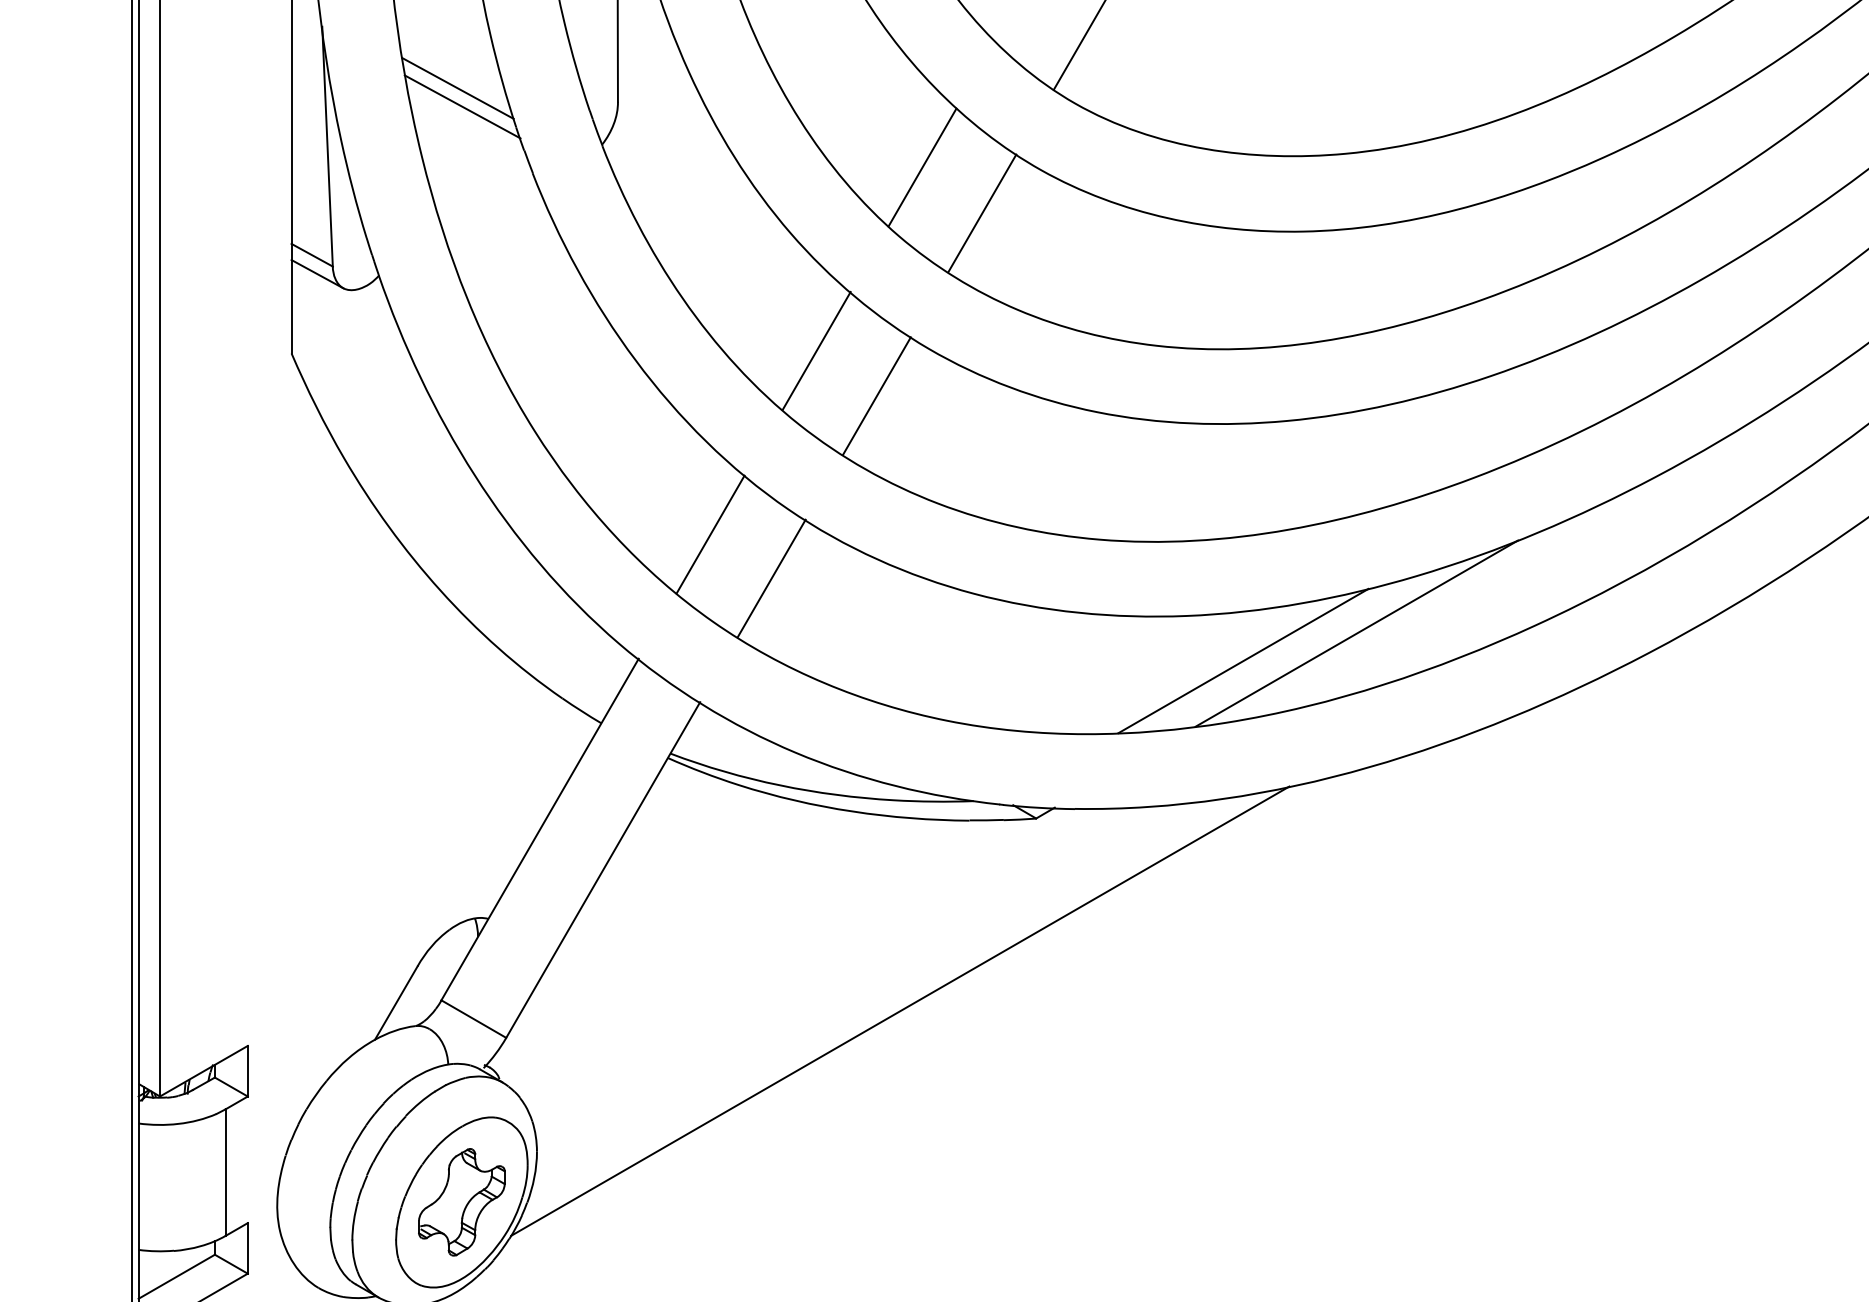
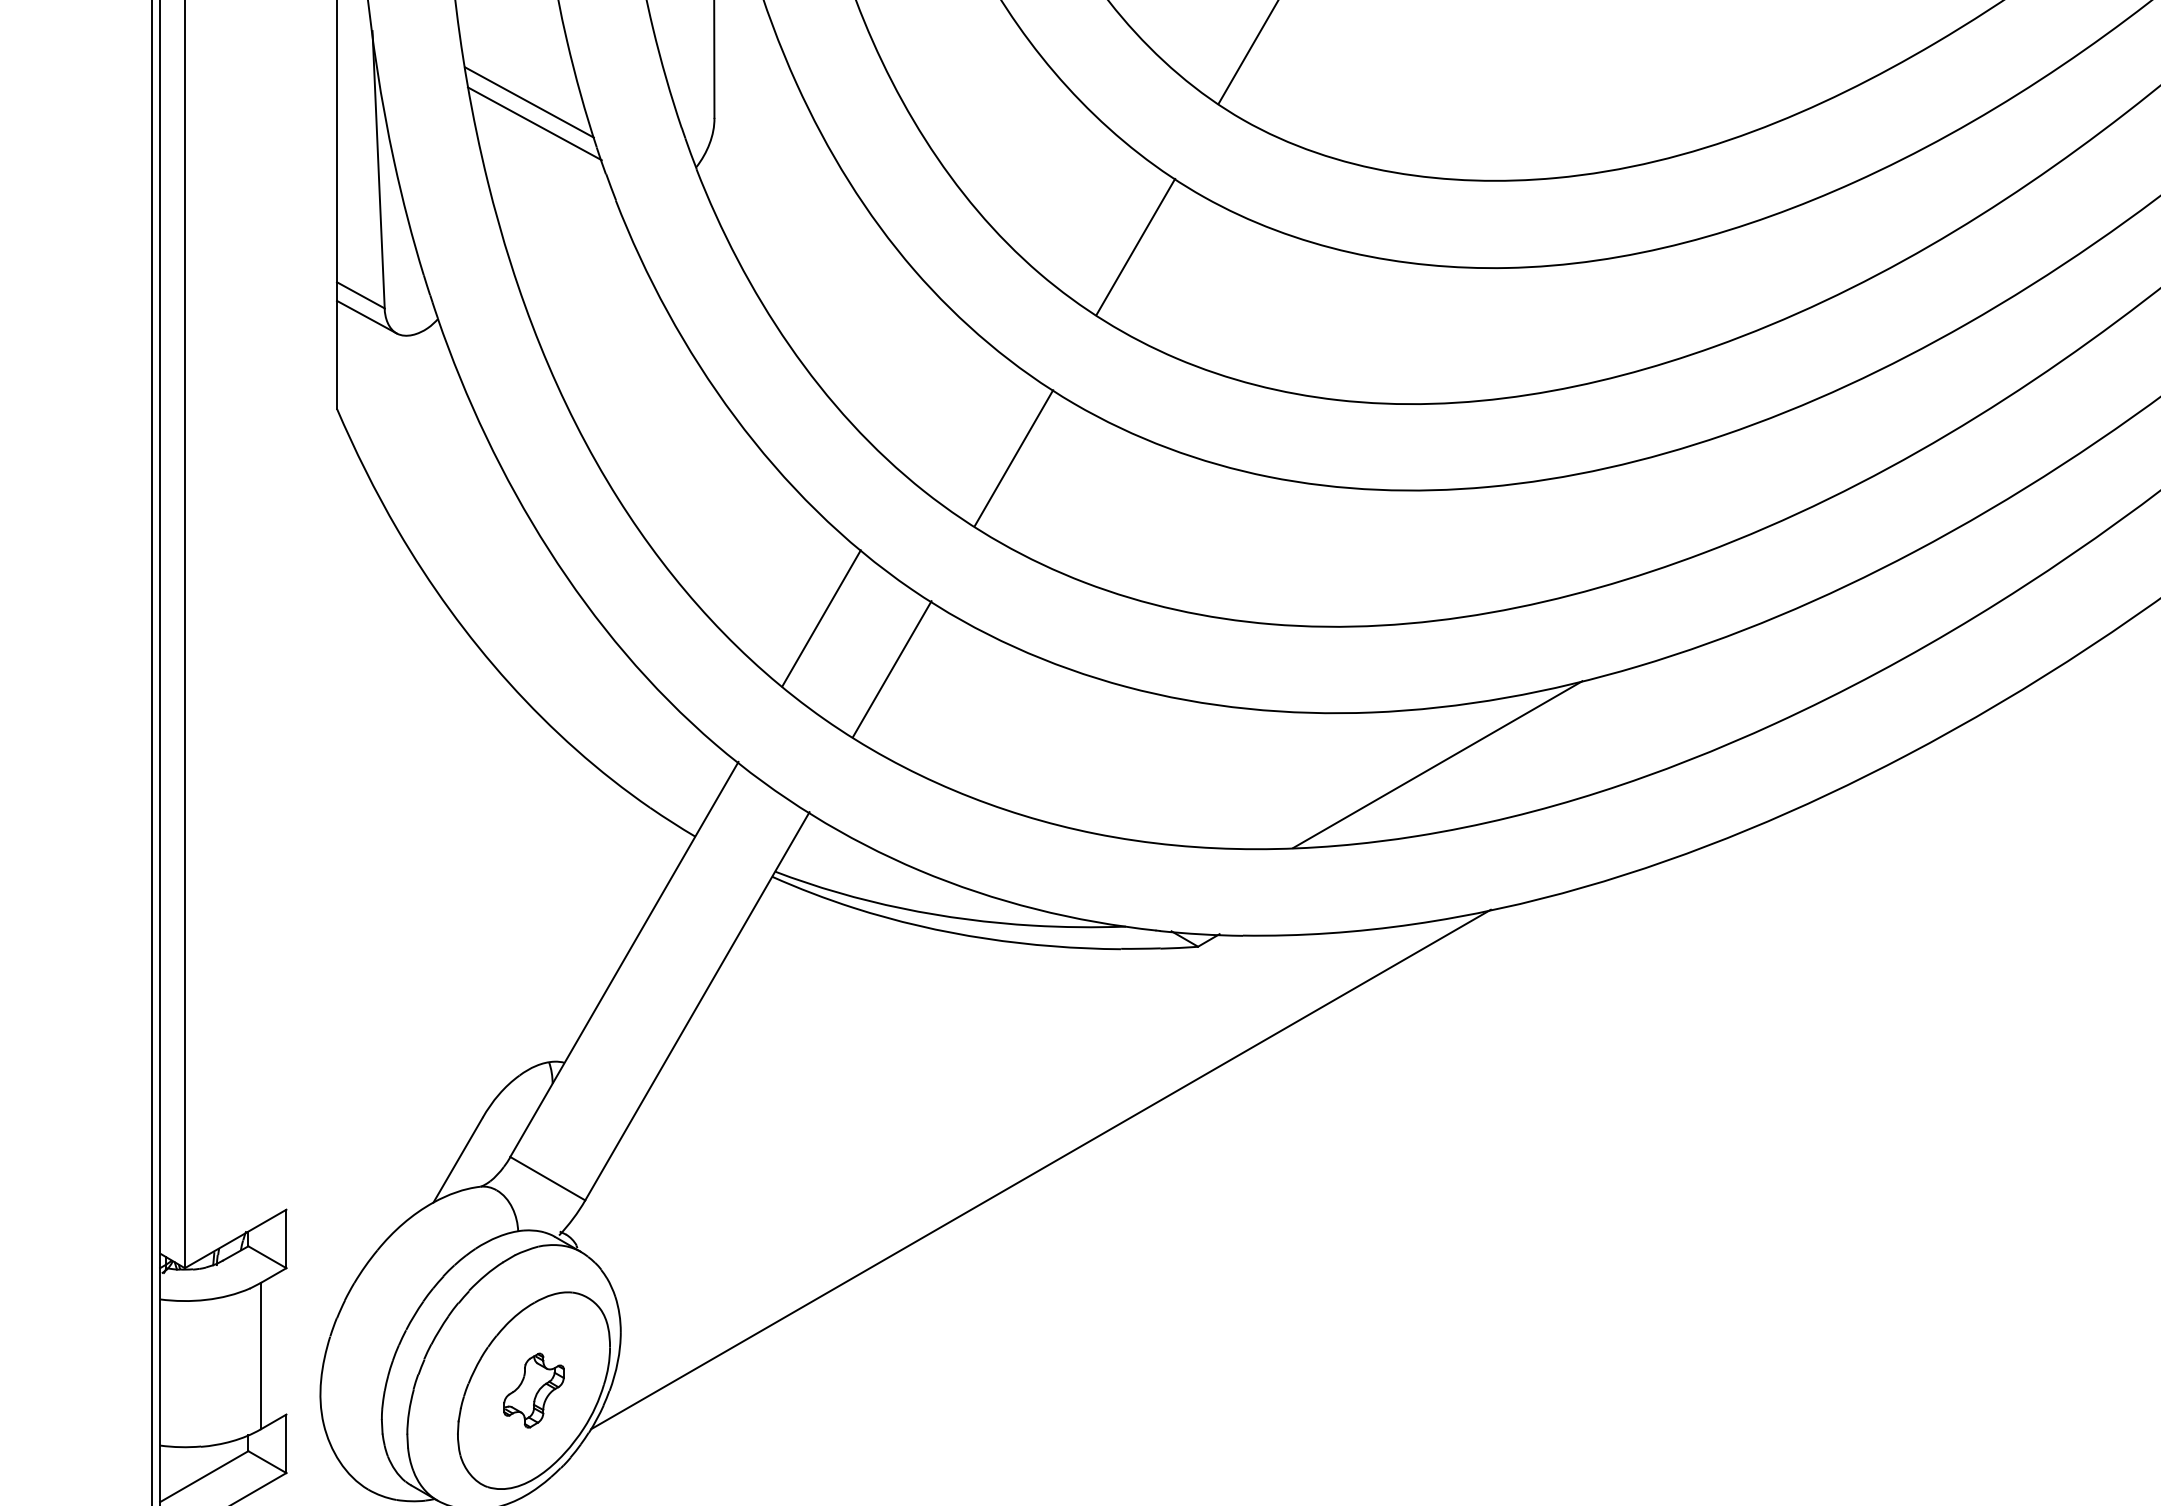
line: (922, 167) -> (1066, 193), removed
line: (816, 350) -> (944, 405), removed
line: (1356, 633) -> (1568, 732), removed
part: (461, 1202) -> (533, 1390), size x0.6

